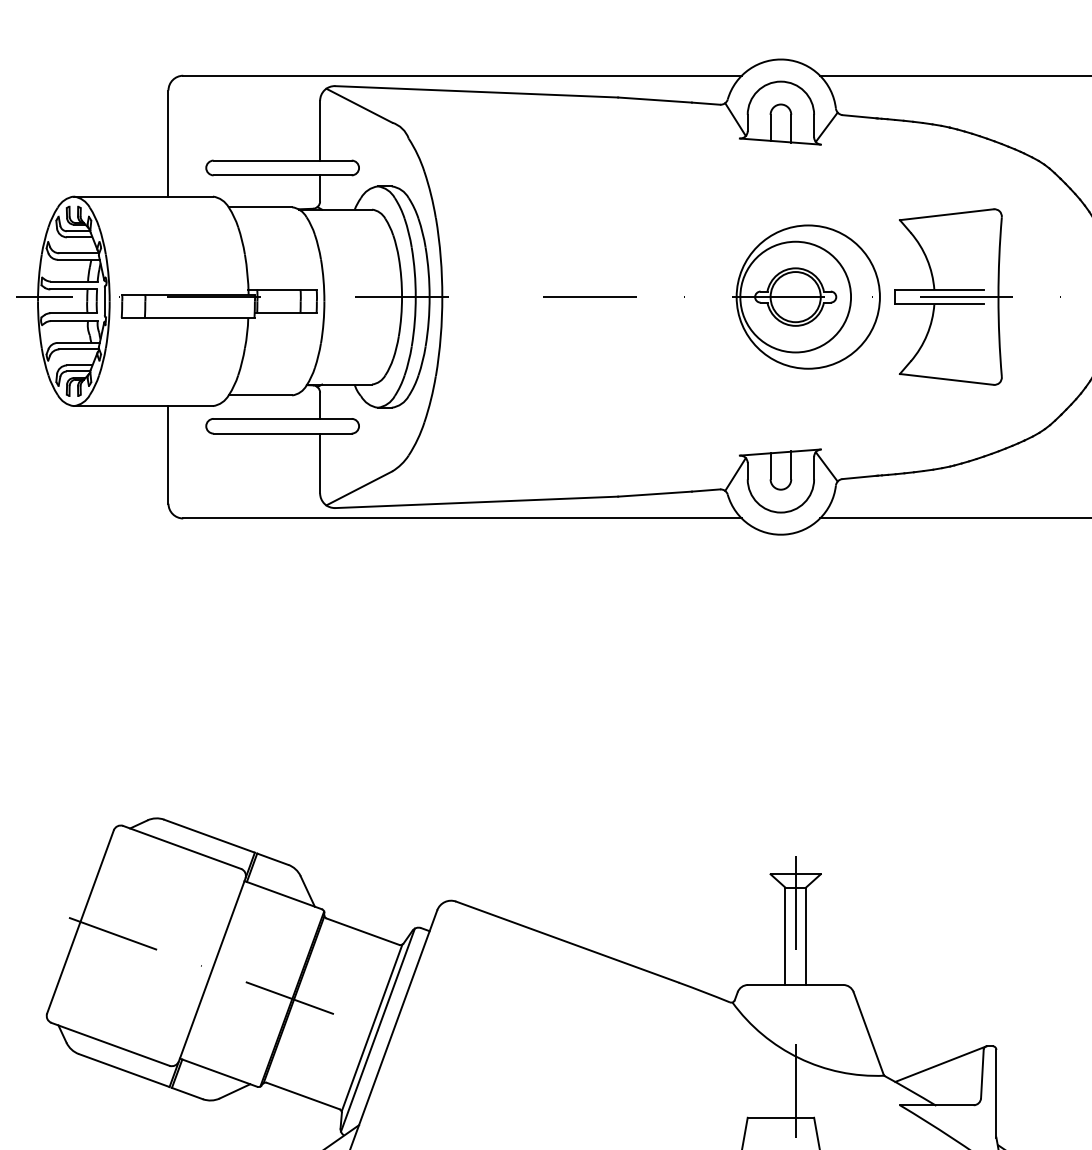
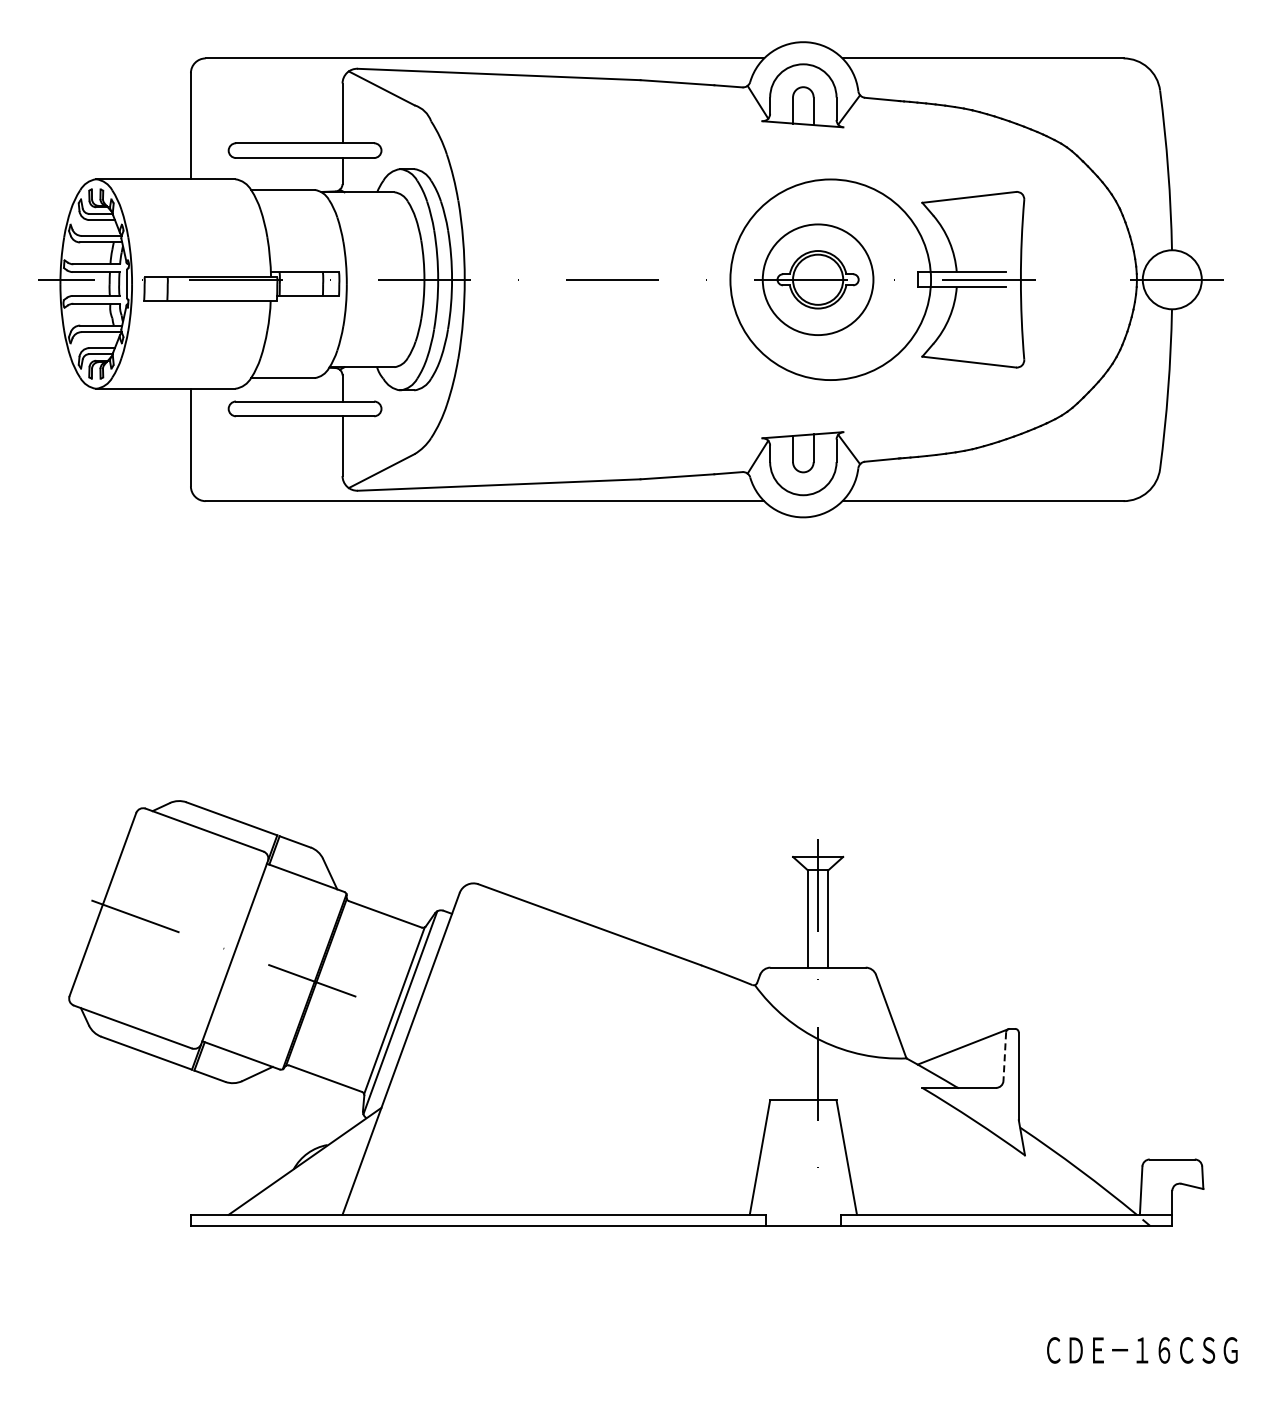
circle: (808, 296) -> (830, 279), size x1.4
line: (982, 1074) -> (1004, 1057), solid -> dashed

